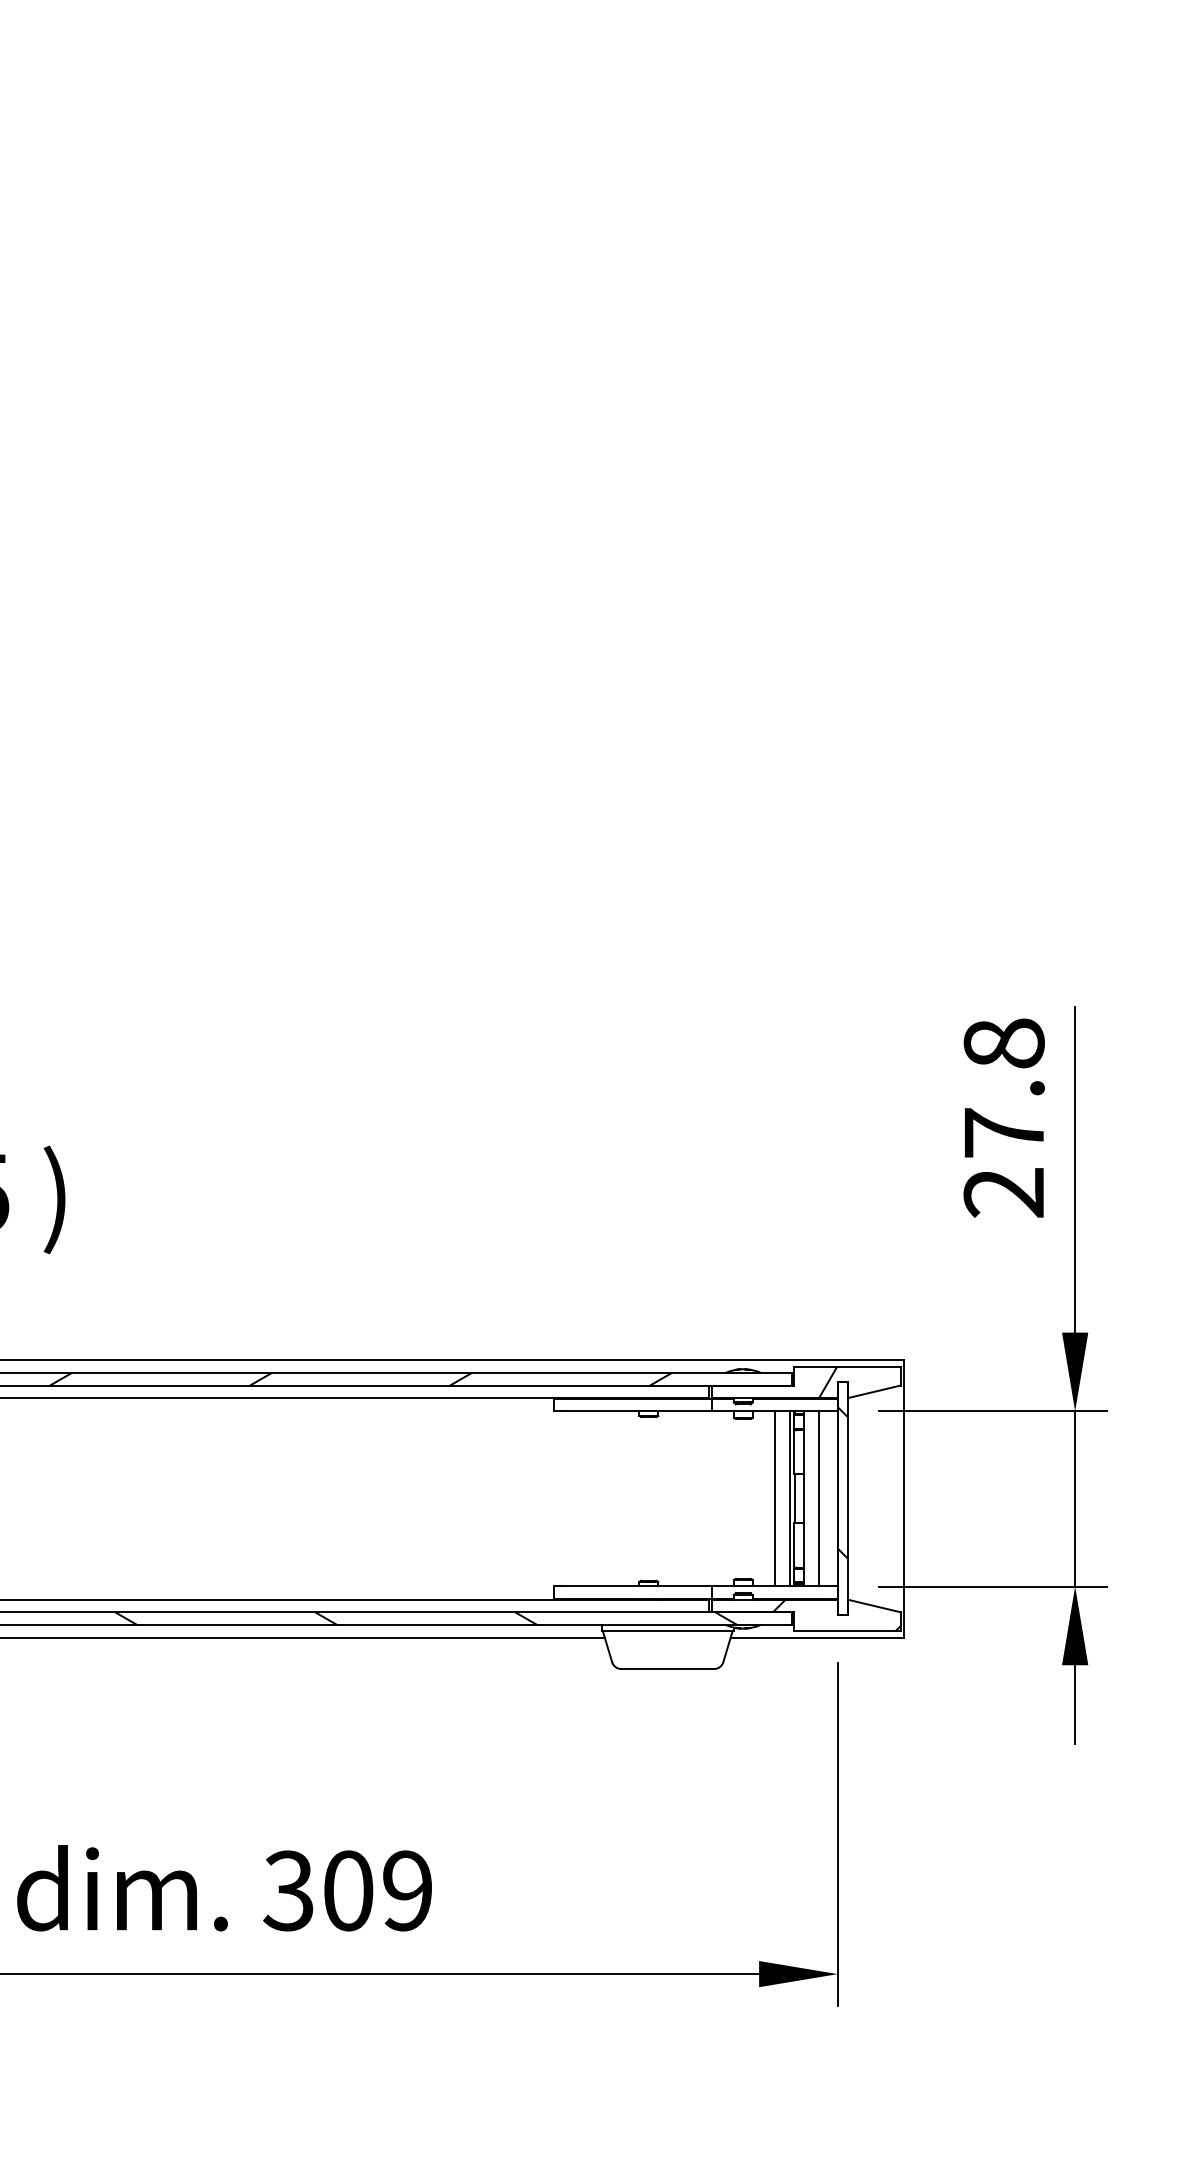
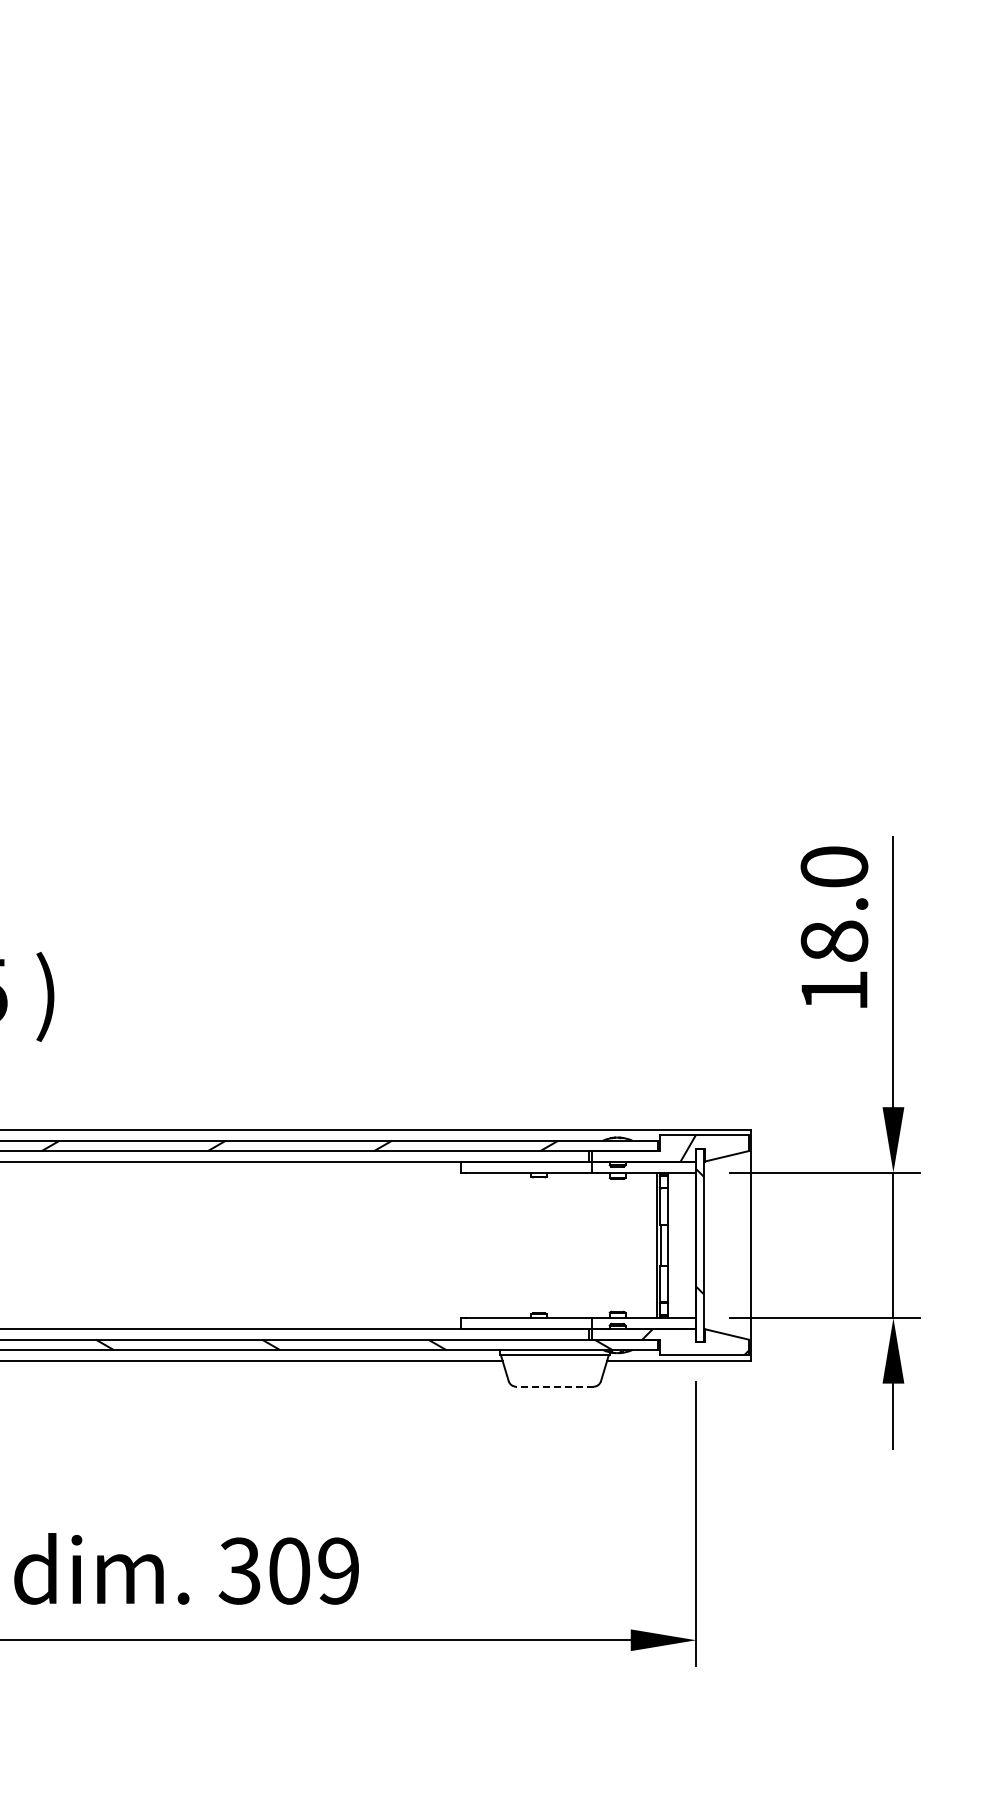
text: (1004, 1117) -> (834, 928), 27.8 -> 18.0
line: (774, 1499) -> (643, 1245), removed
line: (818, 1499) -> (680, 1245), removed
line: (667, 1668) -> (554, 1386), solid -> dashed

